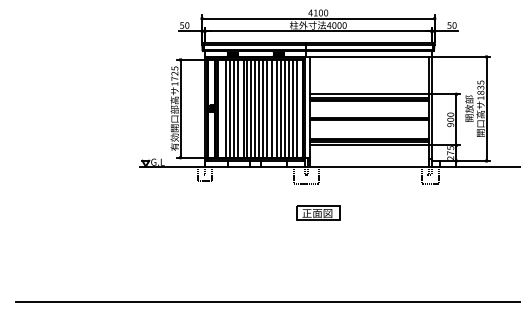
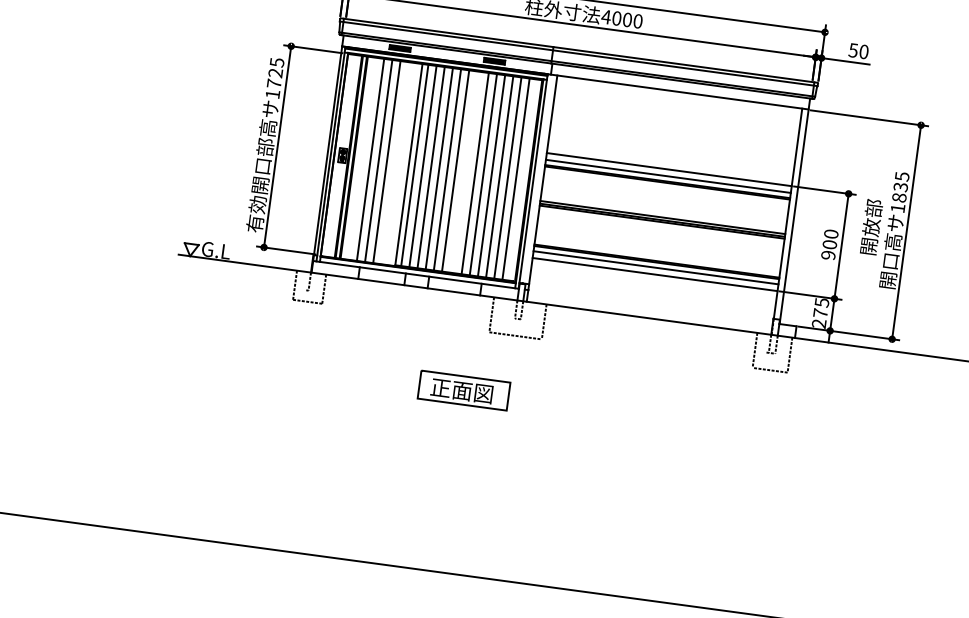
line: (237, 108) -> (394, 162), removed
line: (272, 108) -> (466, 171), removed
part: (318, 212) -> (464, 389), moved

